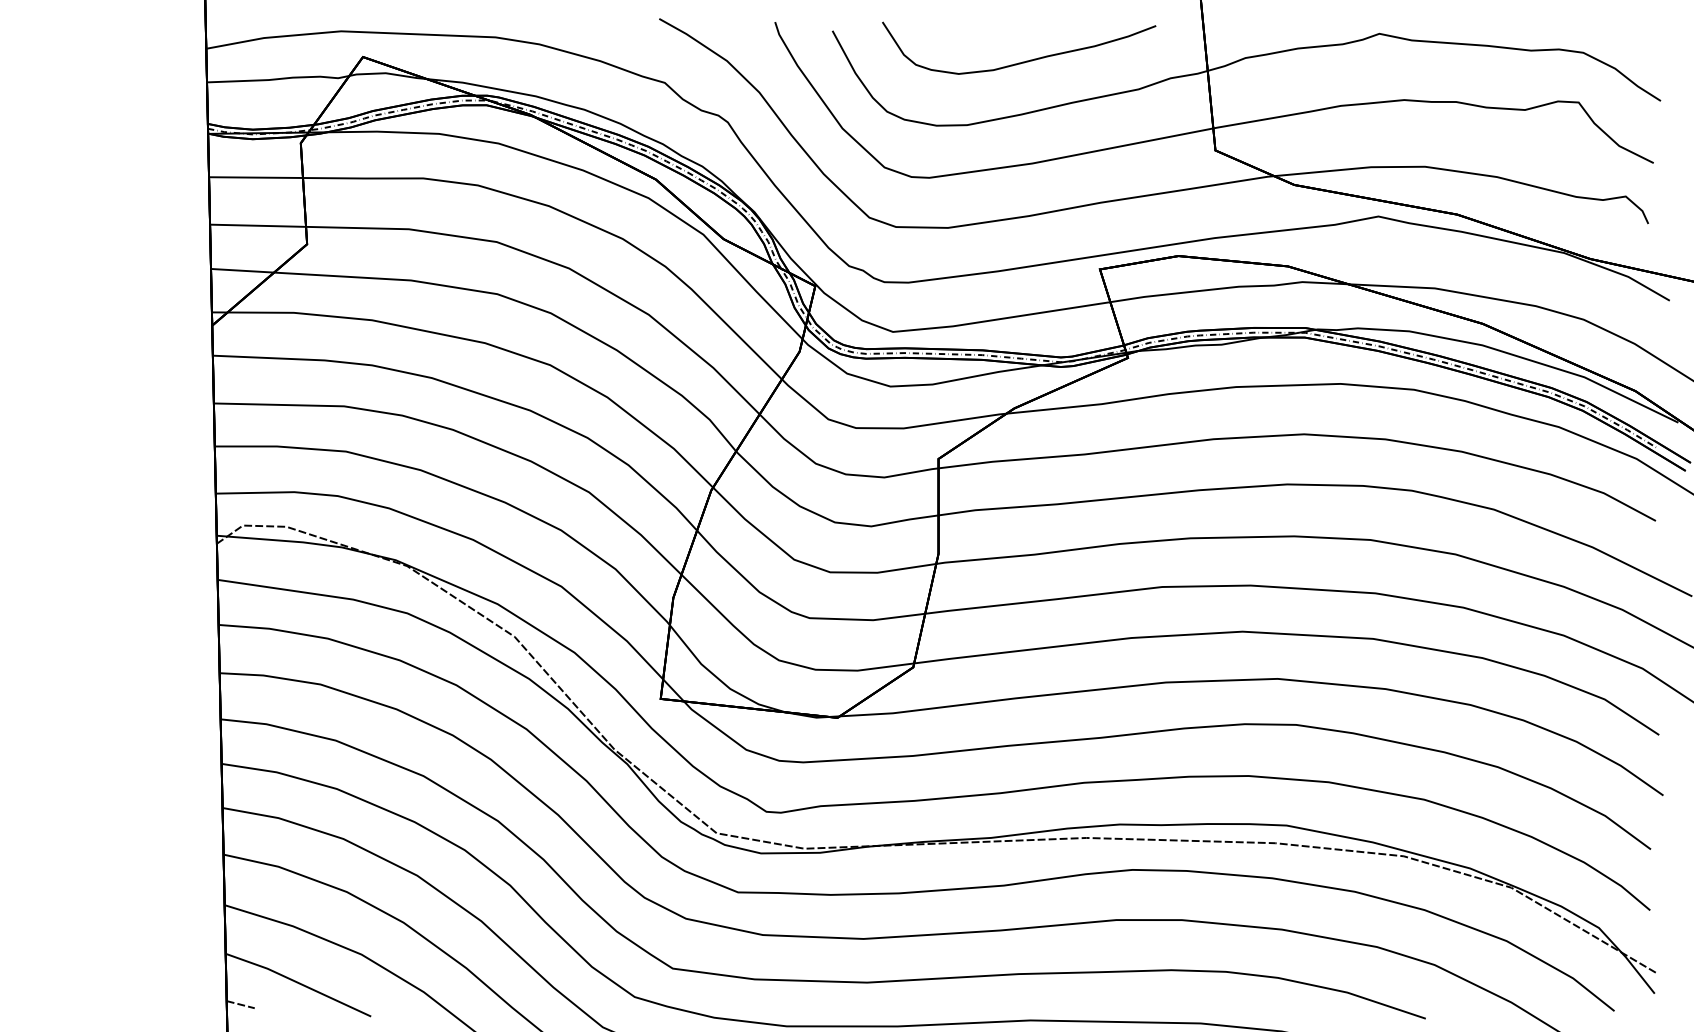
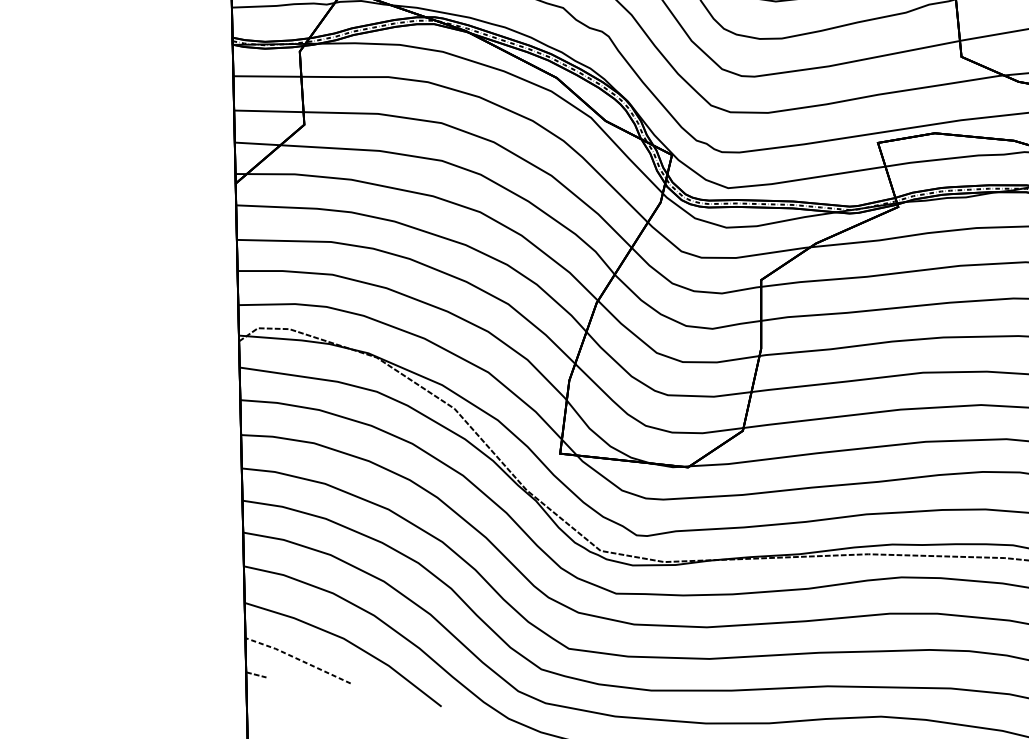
line: (297, 982) -> (297, 658), solid -> dashed

